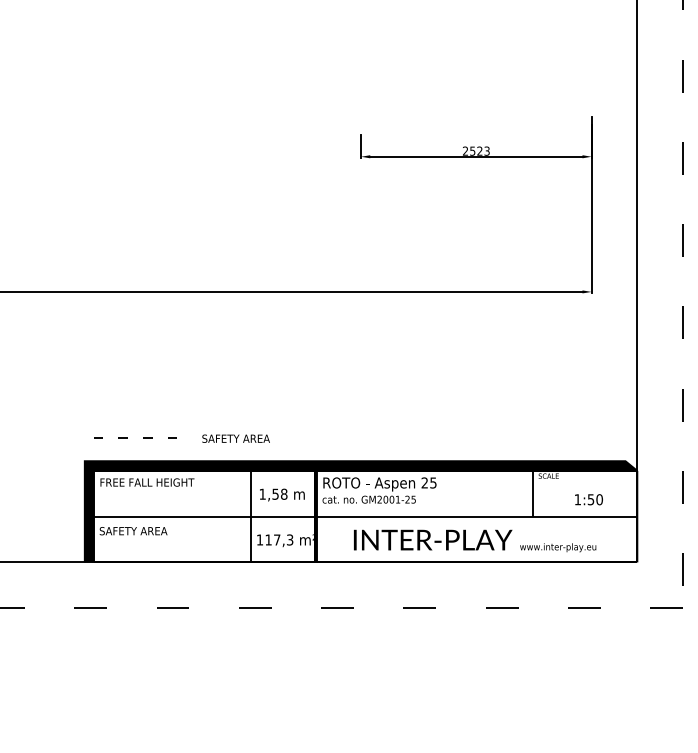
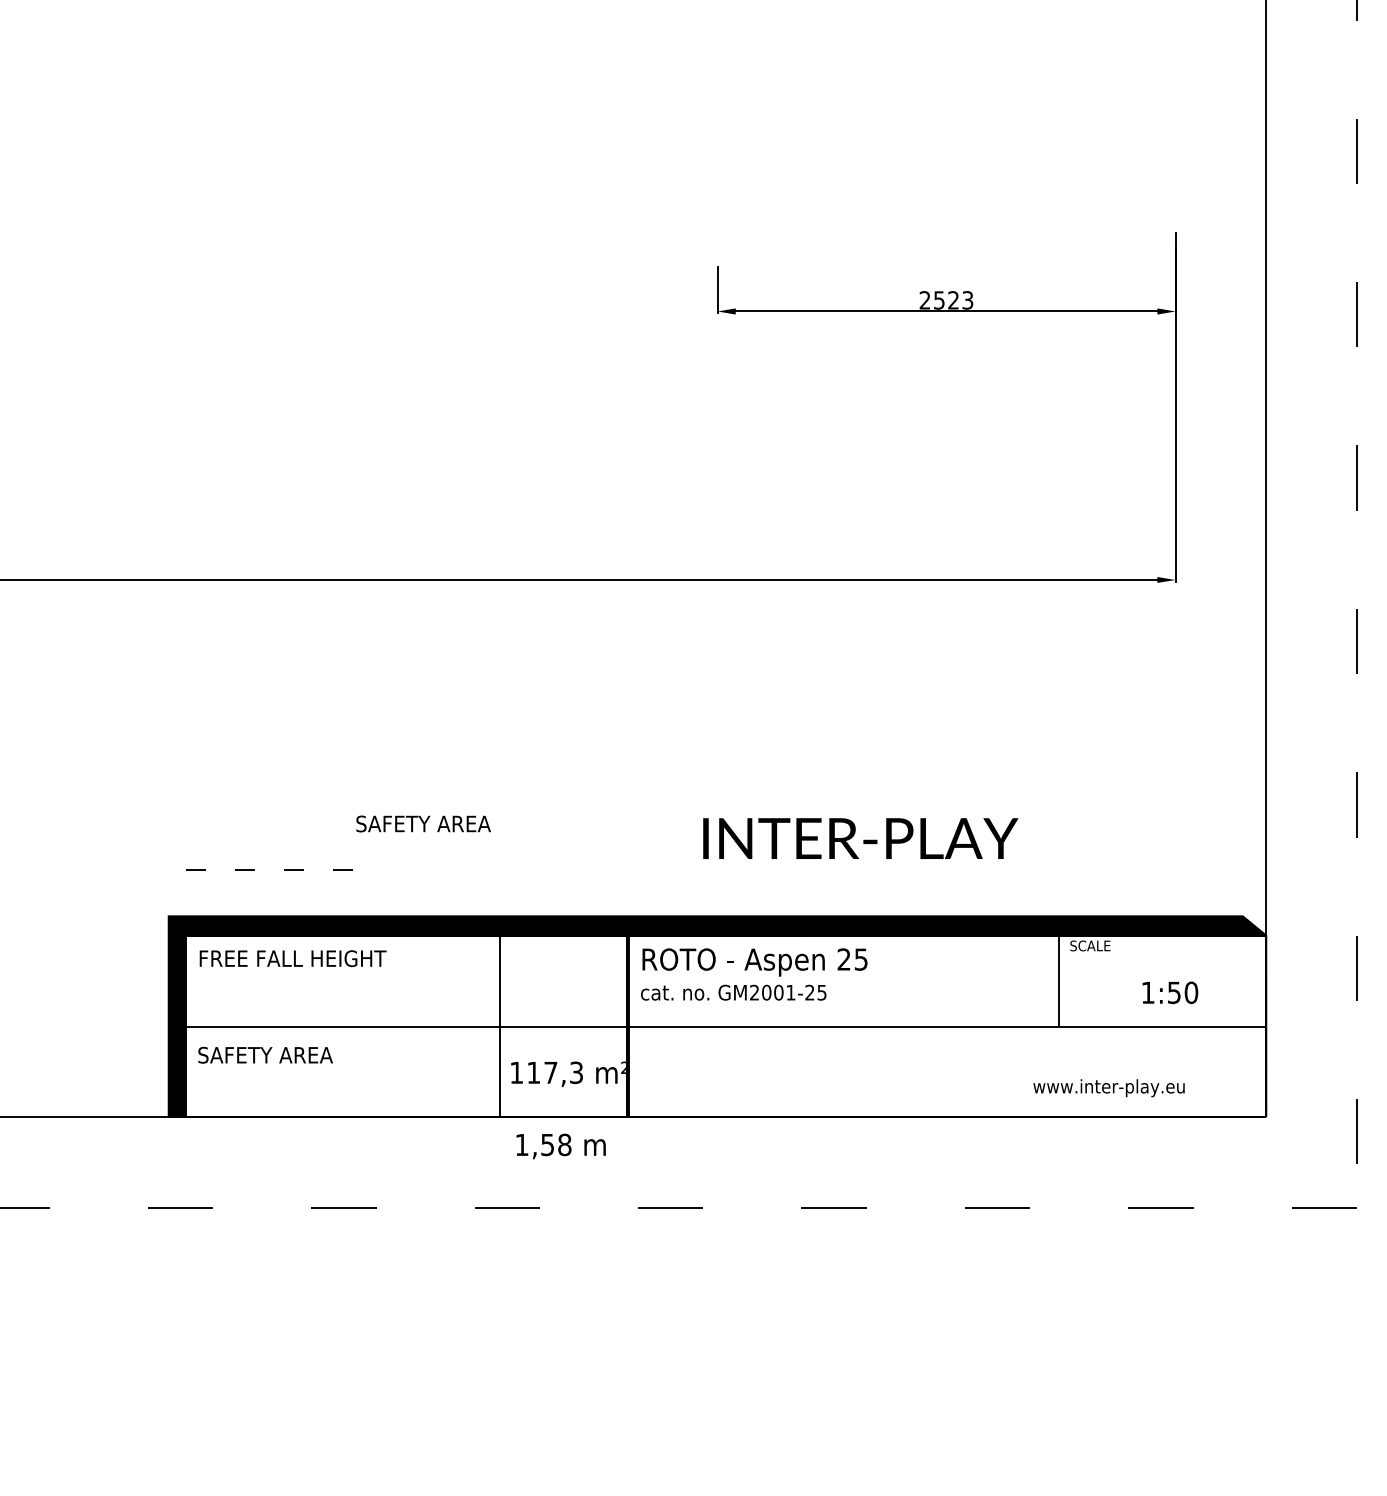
text: (235, 438) -> (422, 823), moved
text: (282, 494) -> (561, 1145), moved
text: (433, 539) -> (861, 837), moved

